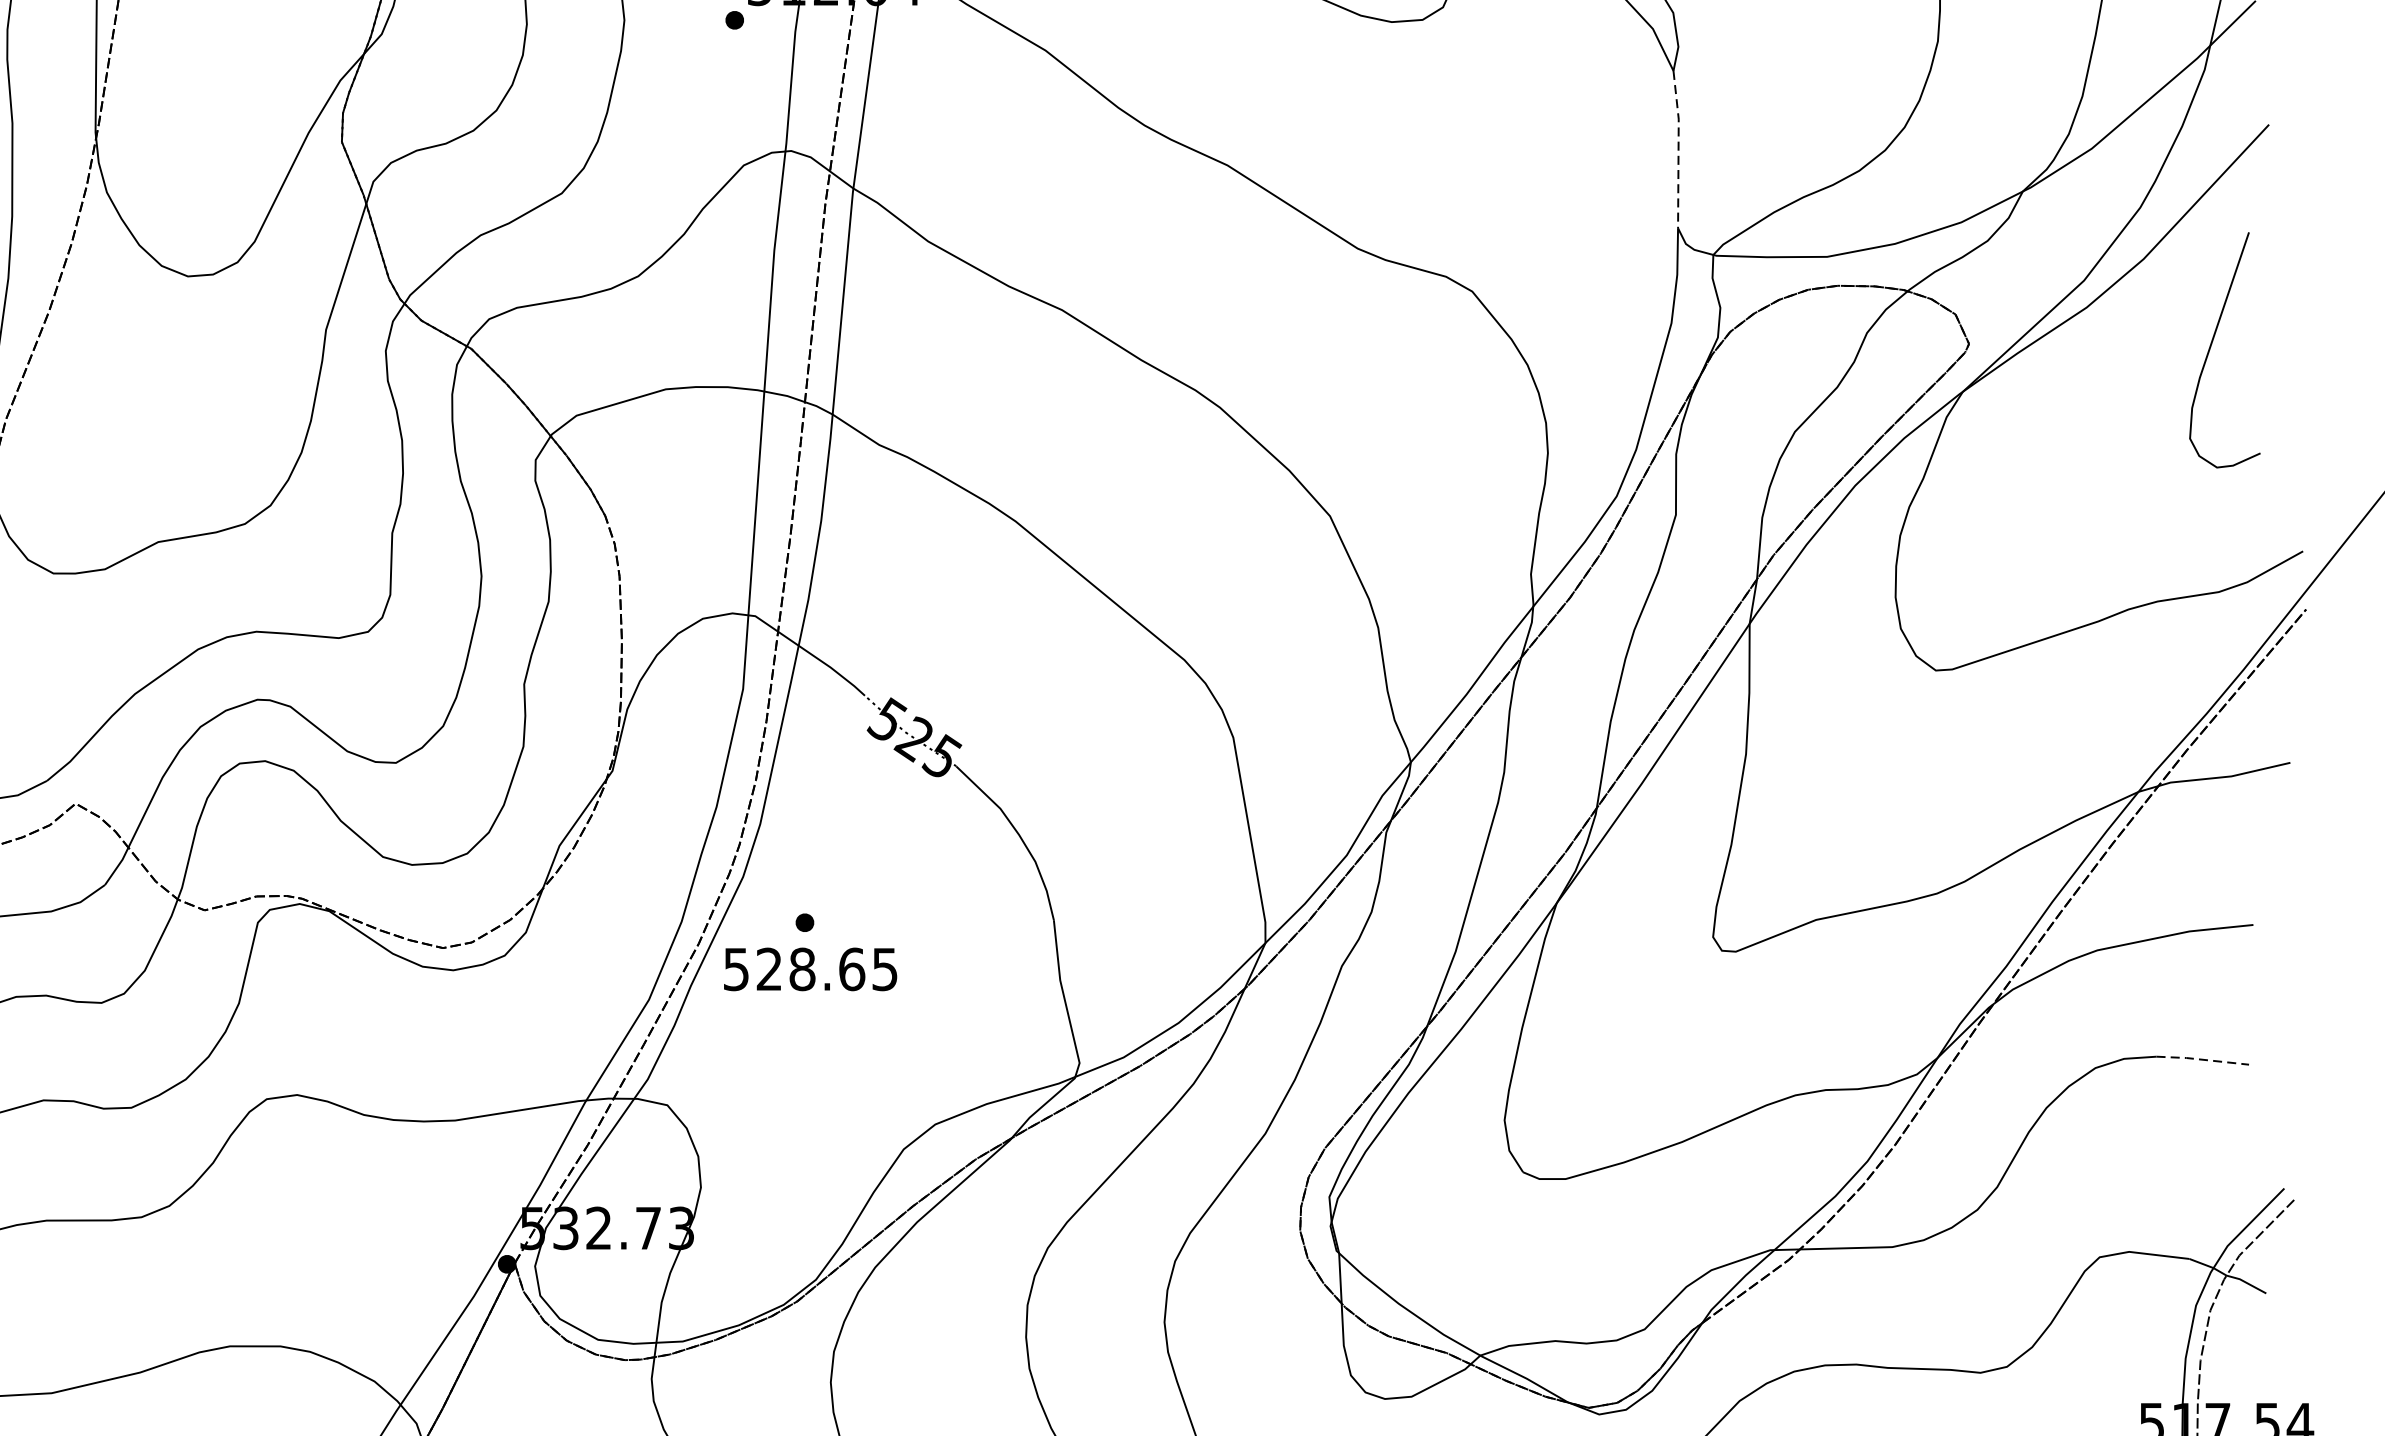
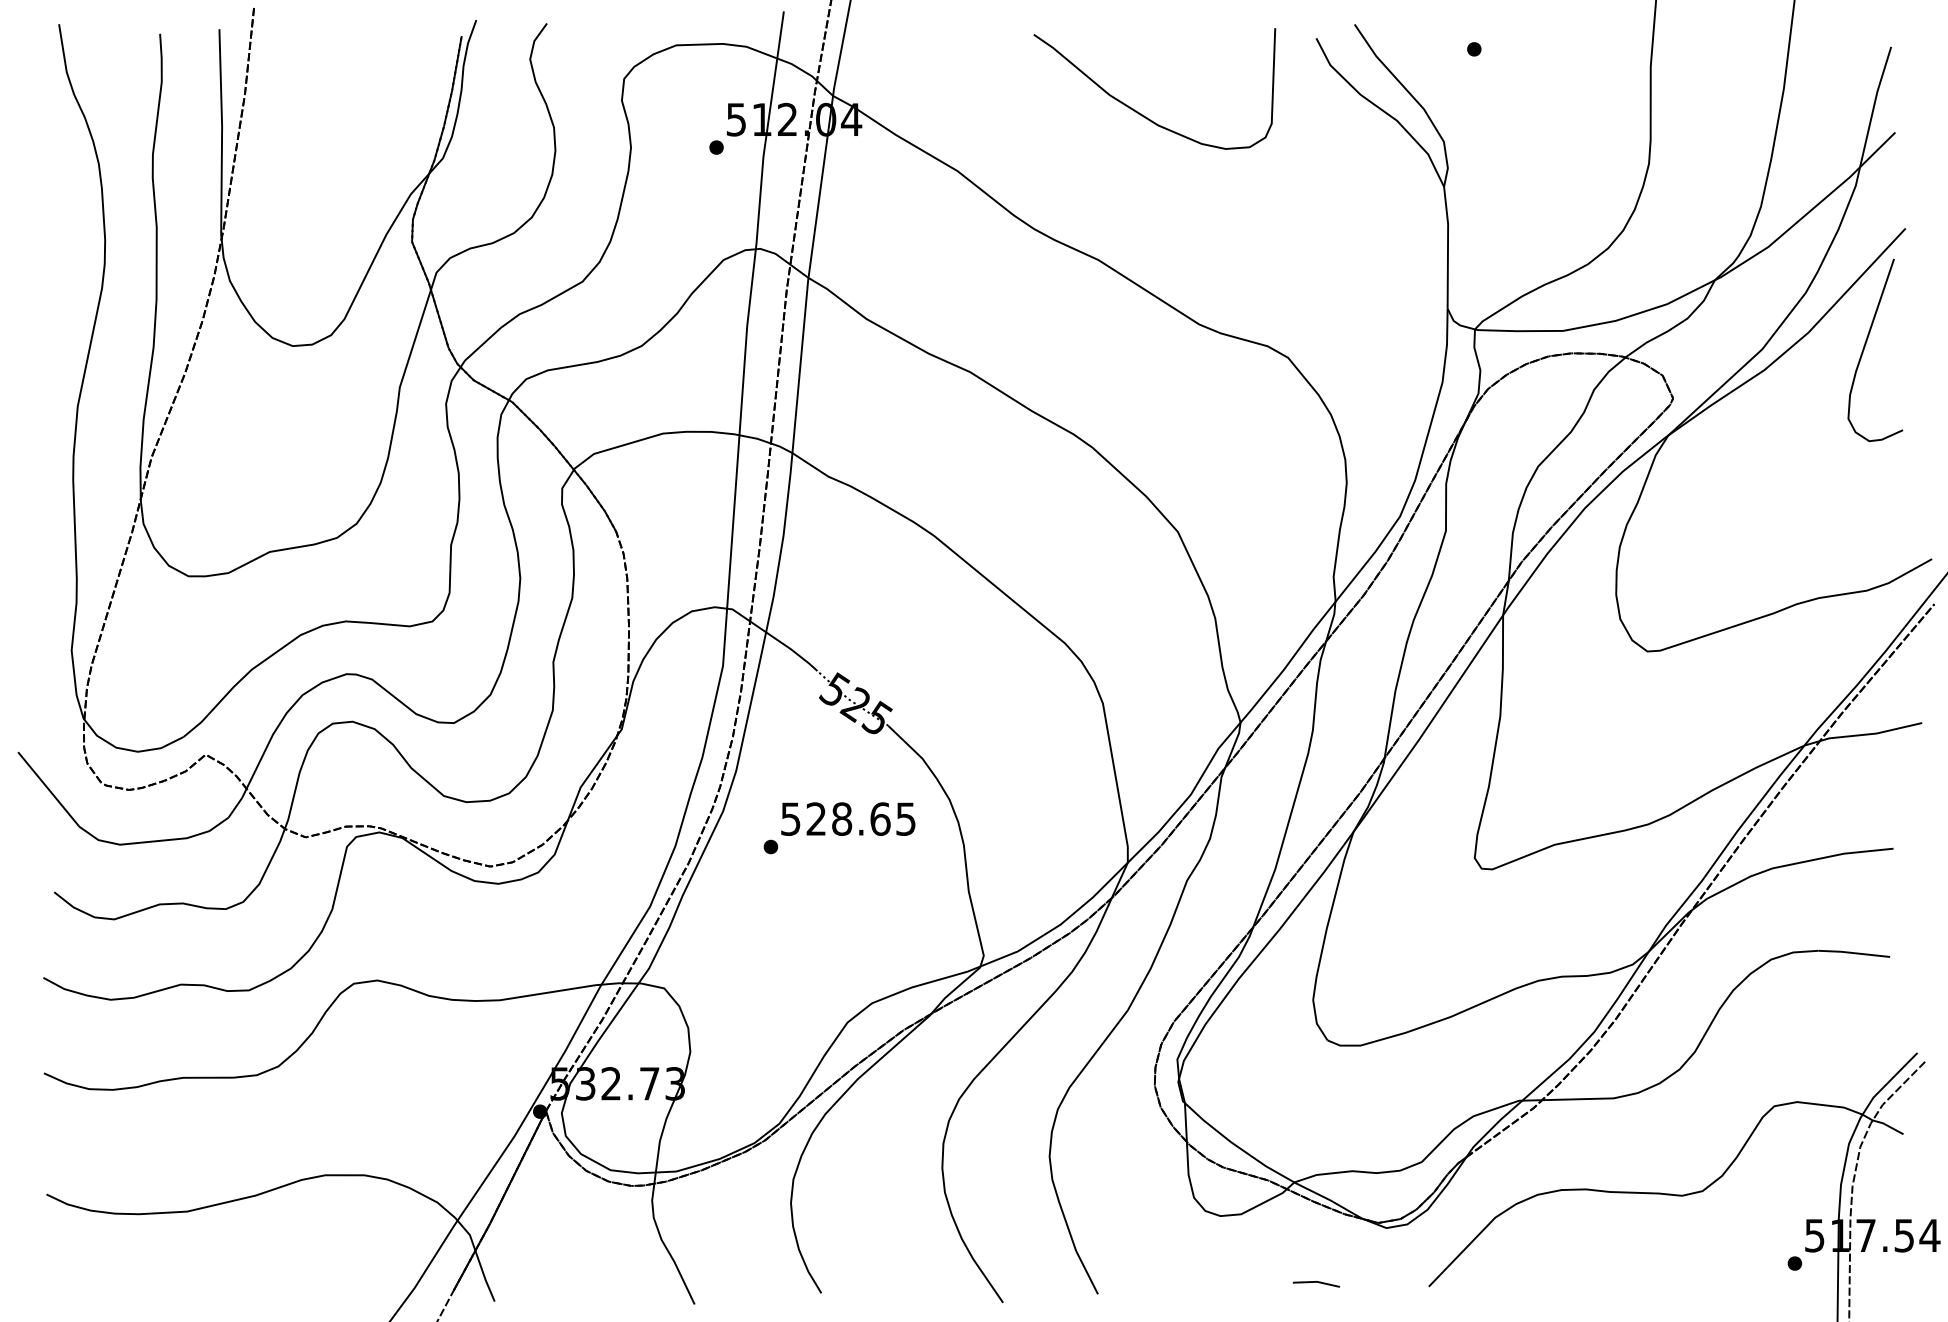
line: (1677, 149) -> (1447, 247), dashed -> solid
curve: (2212, 346) -> (1865, 347), moved
text: (810, 968) -> (848, 818), moved
line: (2201, 1060) -> (1853, 953), dashed -> solid

